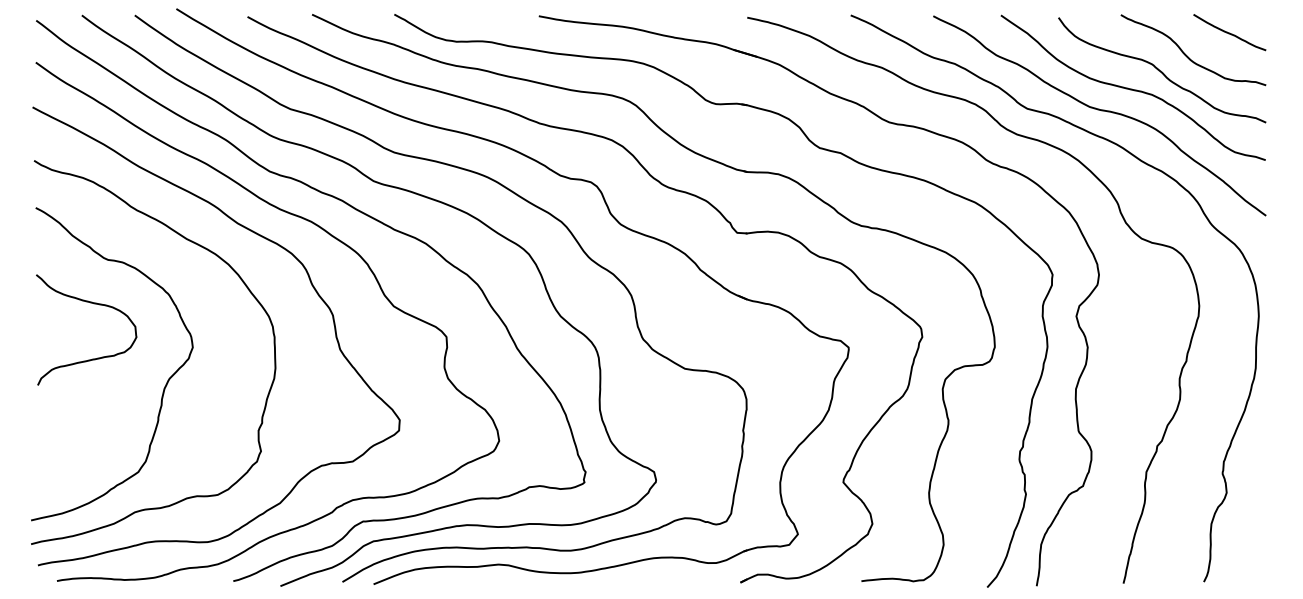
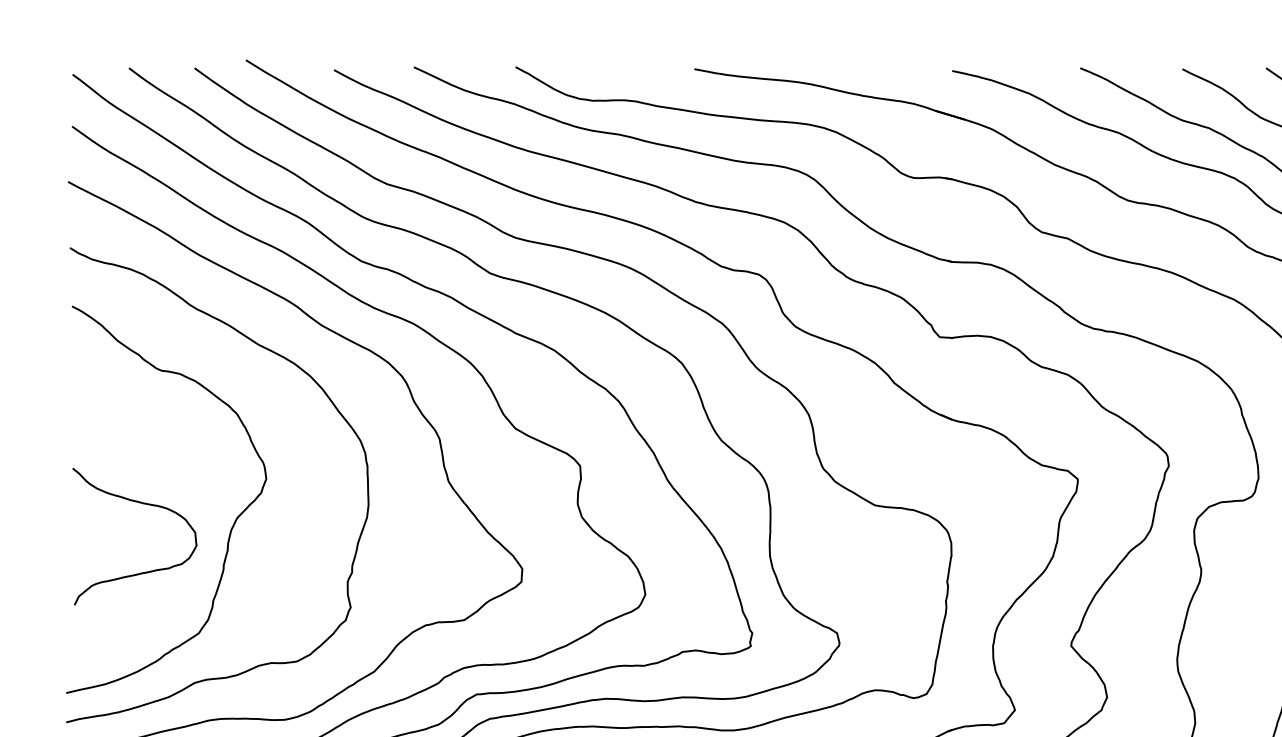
curve: (94, 304) -> (144, 505), moved

